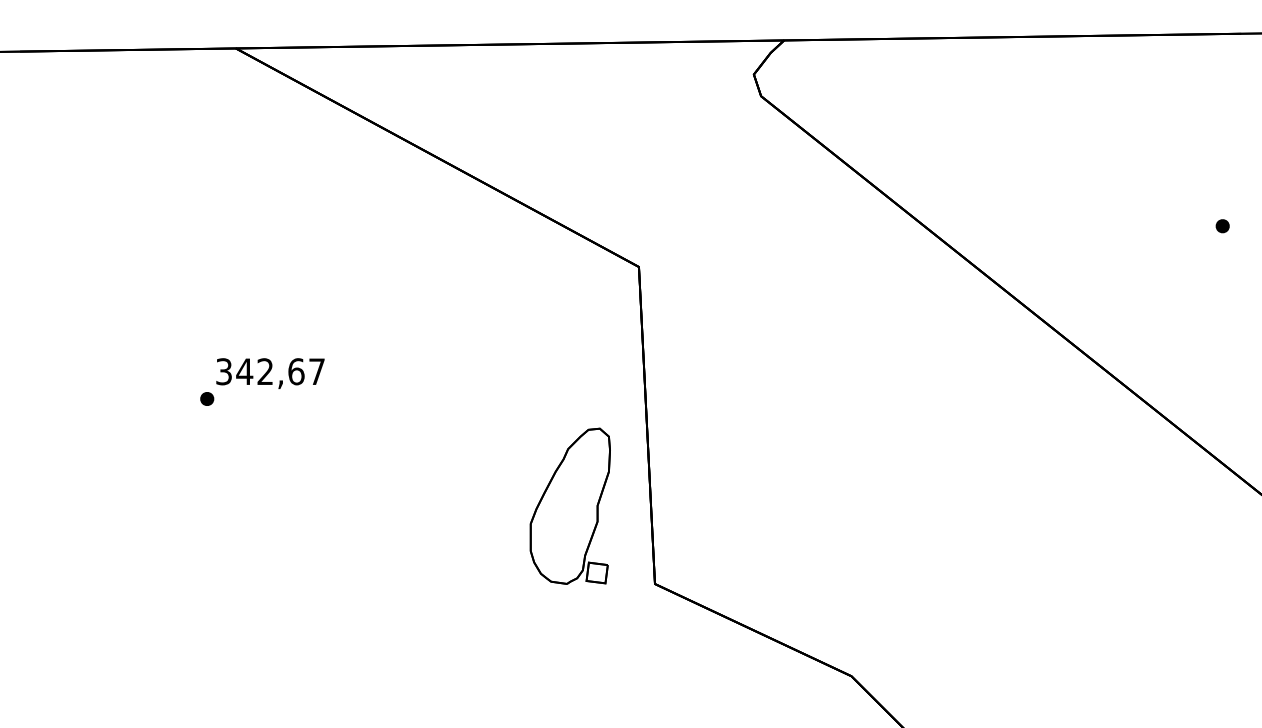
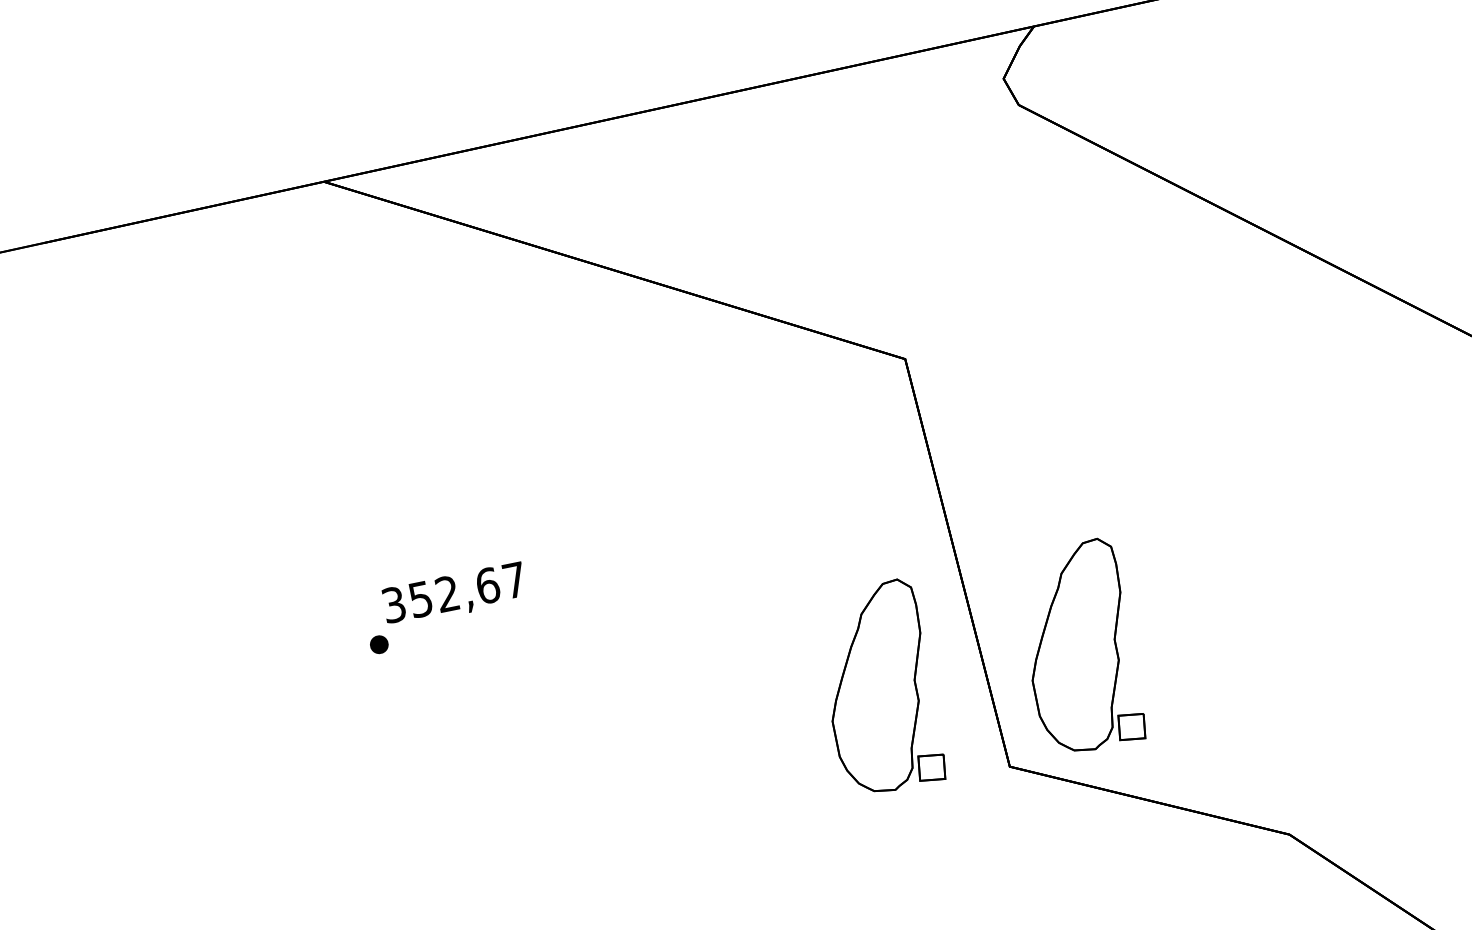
text: (244, 371) -> (420, 599), 342,67 -> 352,67
part: (723, 505) -> (1078, 646), added

